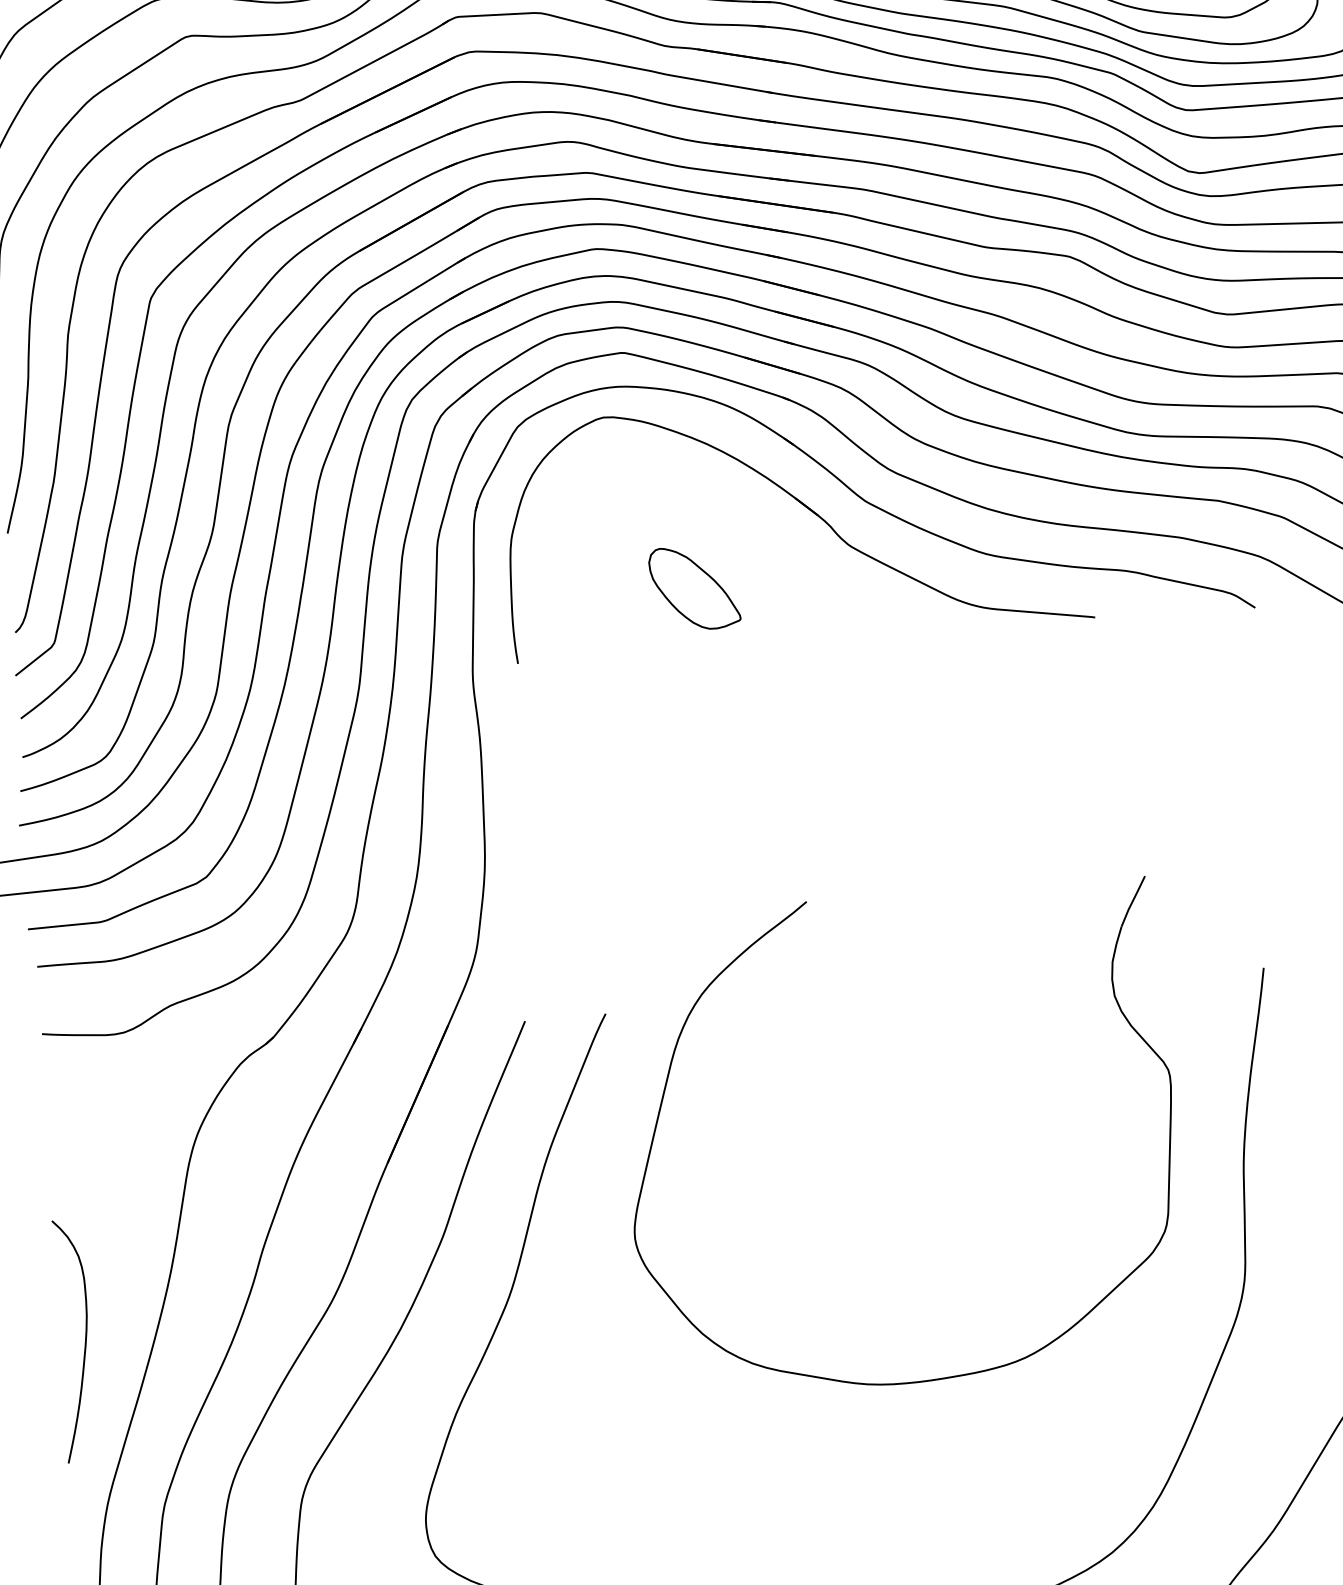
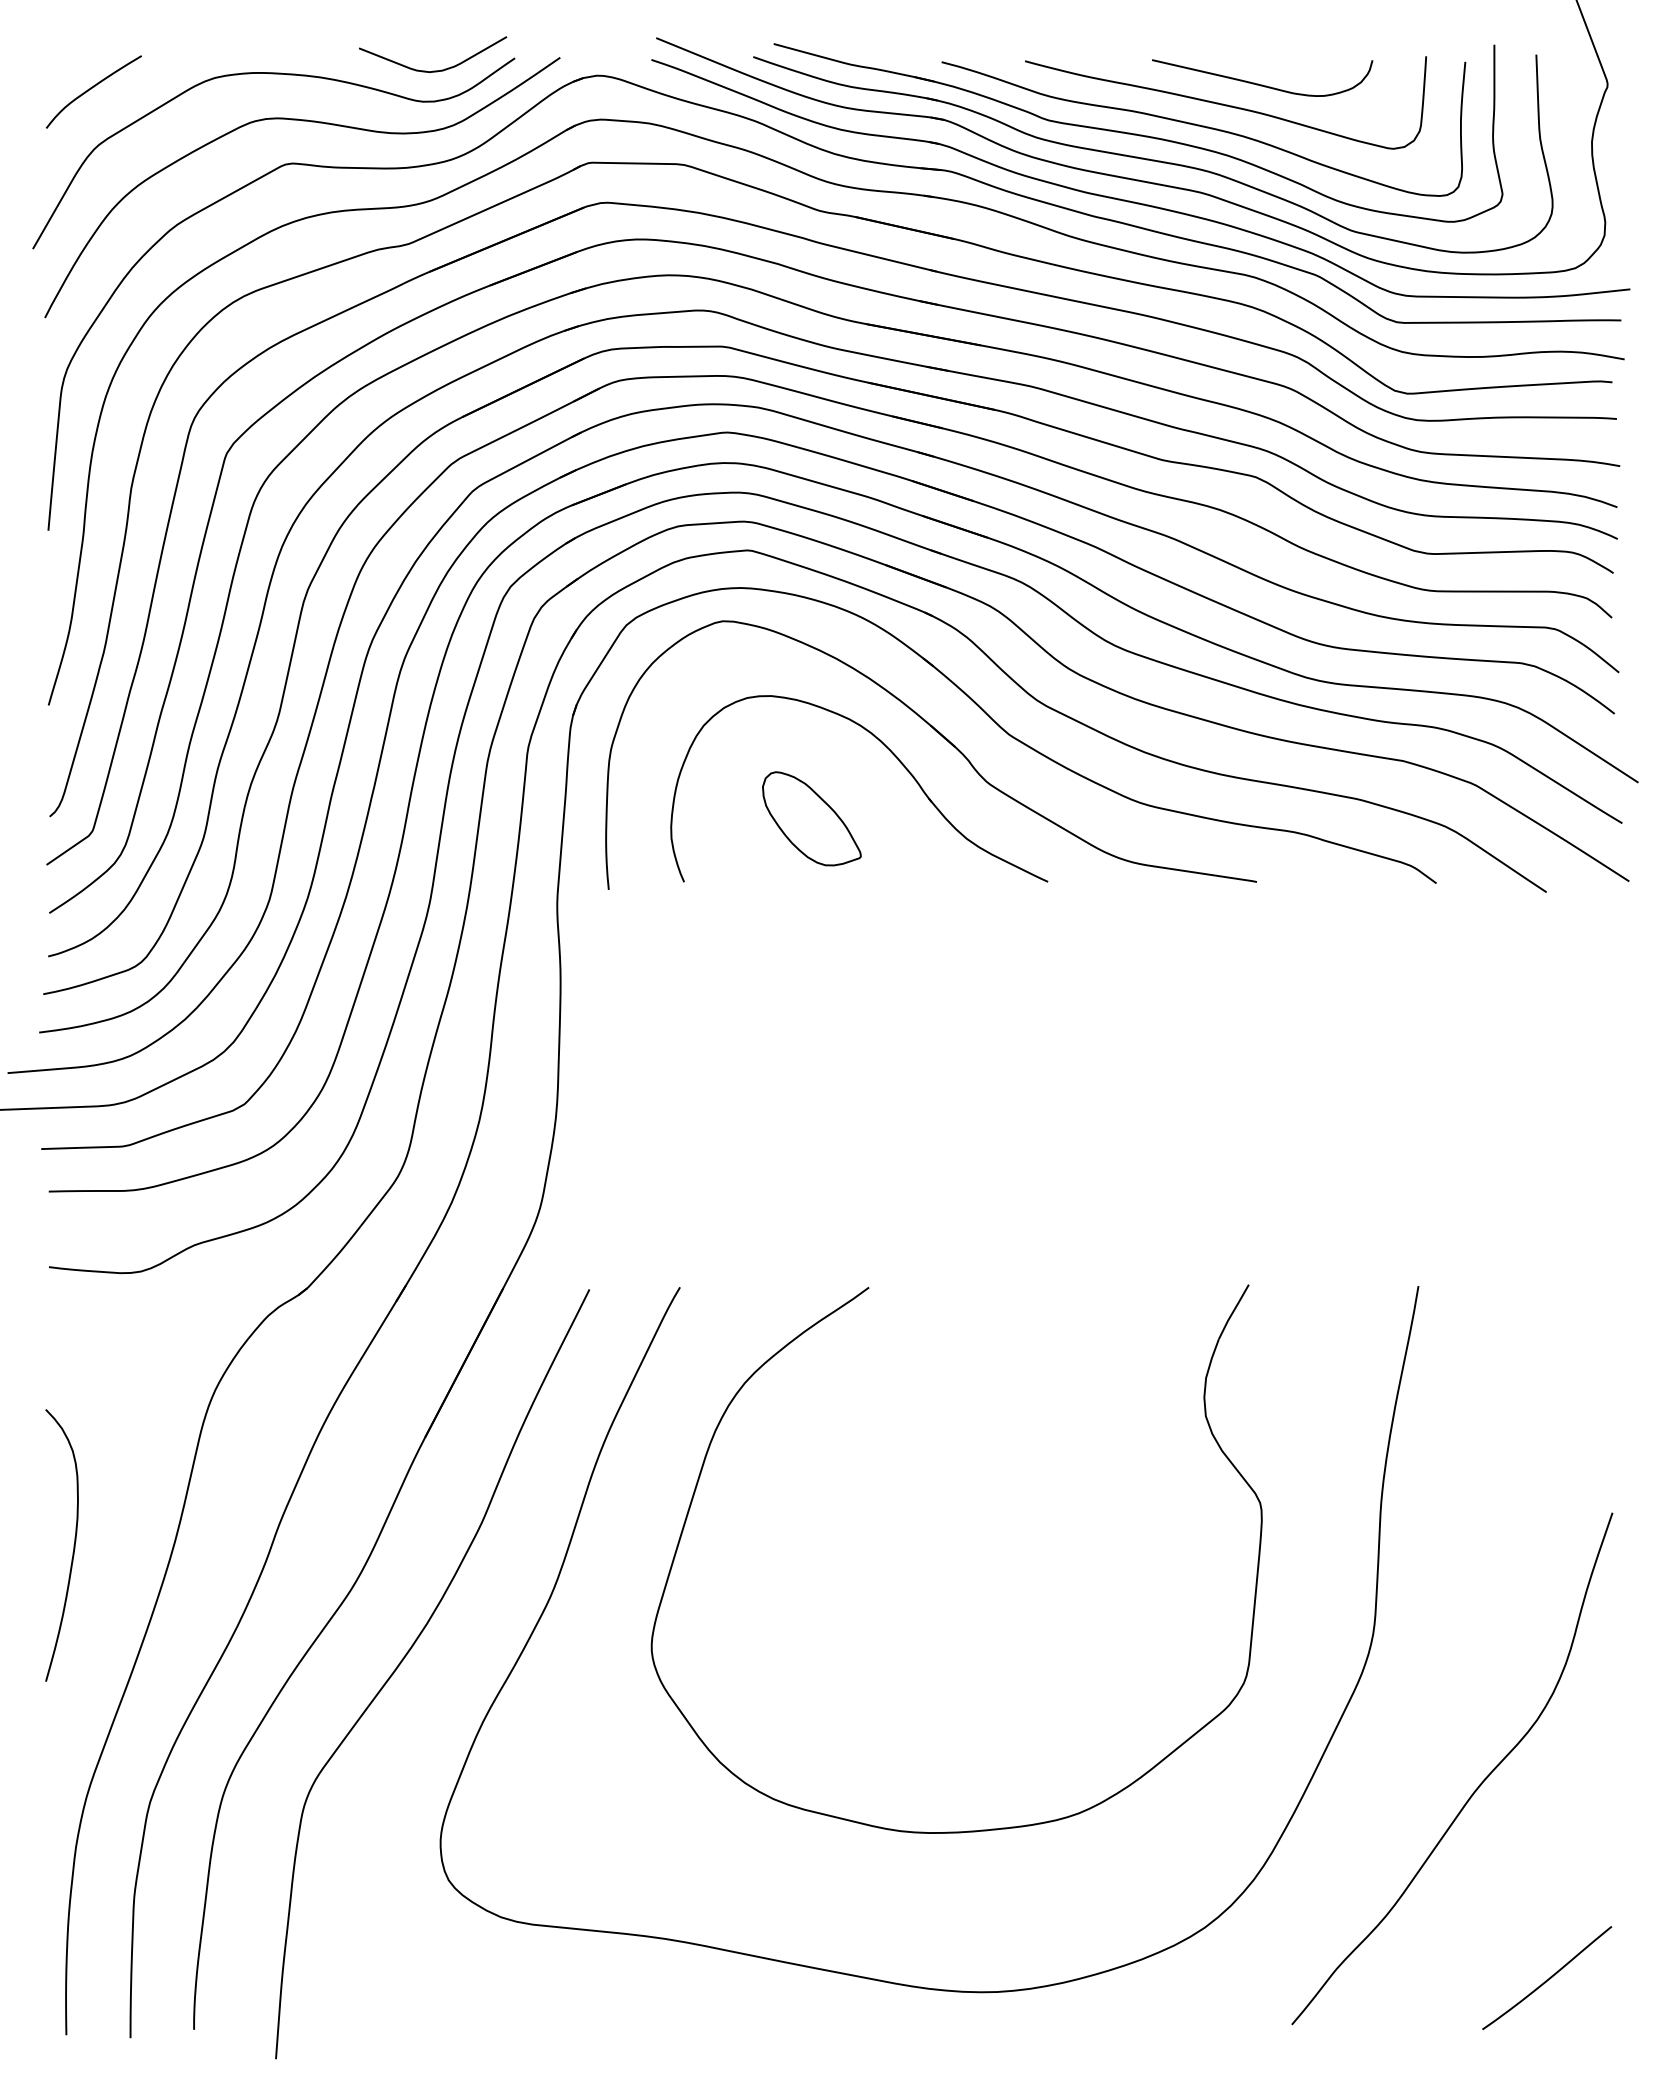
part: (762, 526) -> (892, 754), added
part: (667, 1084) -> (699, 1480), moved
curve: (84, 1340) -> (73, 1545), moved

